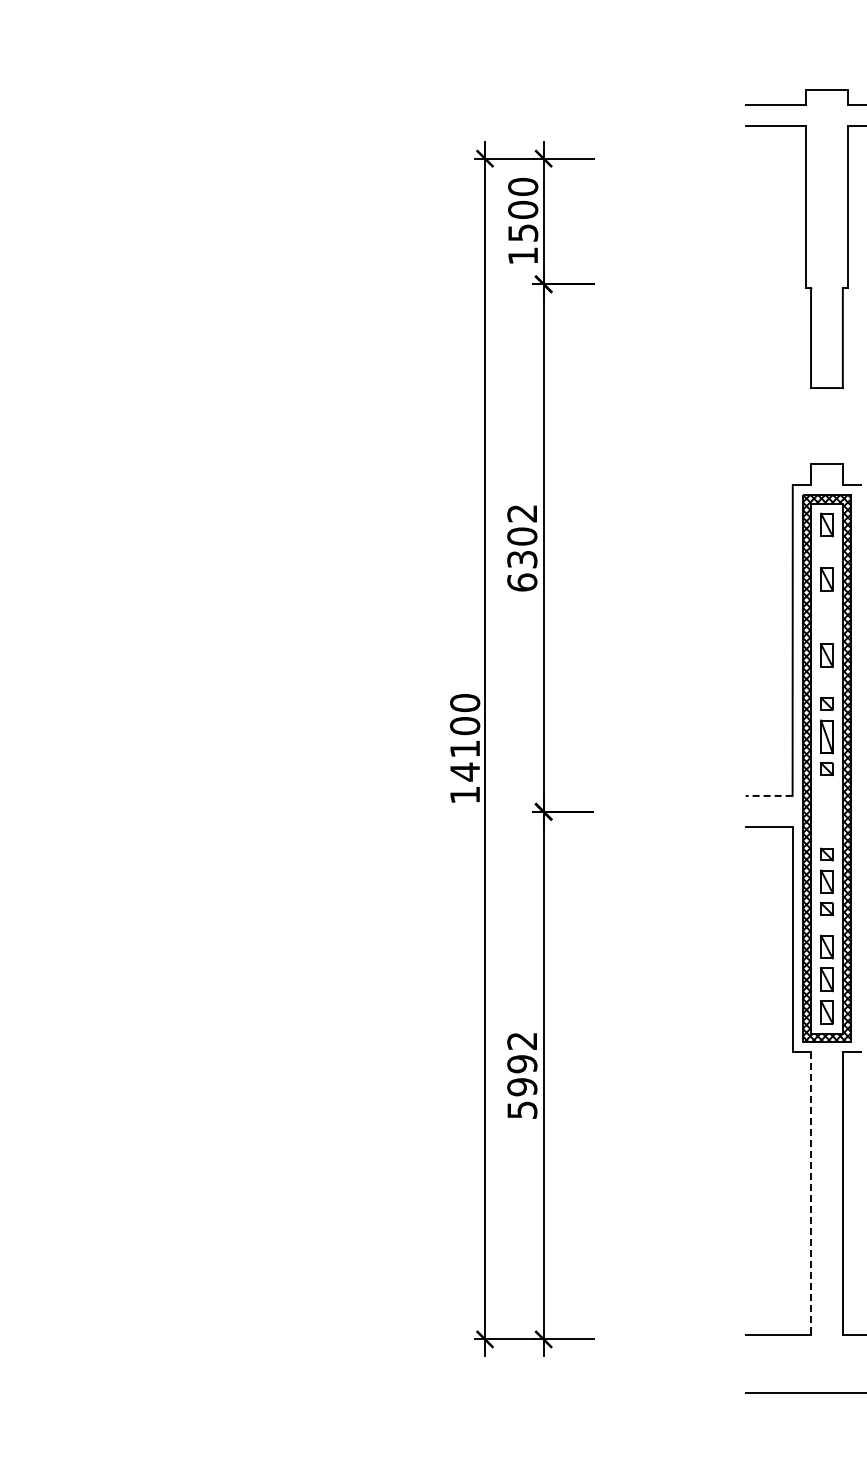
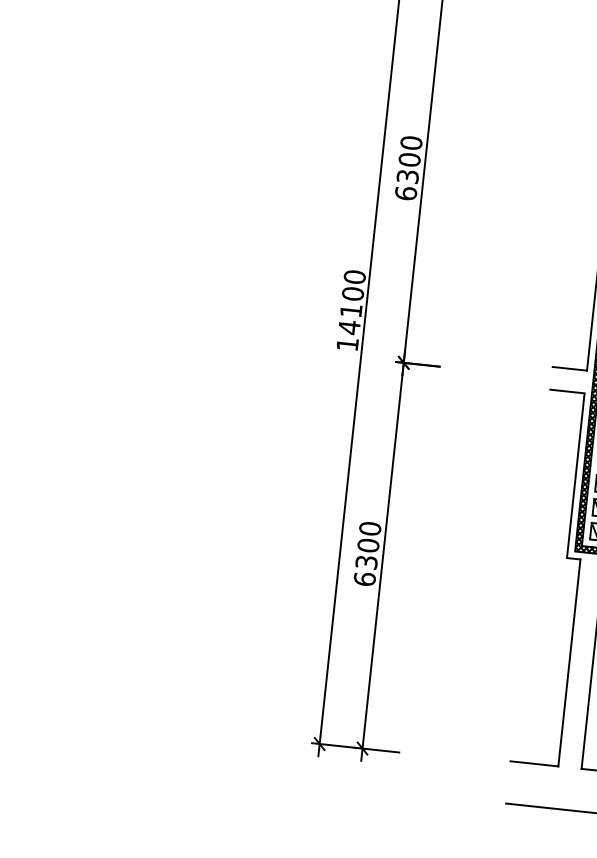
text: (522, 513) -> (411, 143), 6302 -> 6300
line: (768, 795) -> (569, 368), dashed -> solid
text: (522, 1075) -> (367, 553), 5992 -> 6300
line: (811, 1193) -> (569, 662), dashed -> solid

